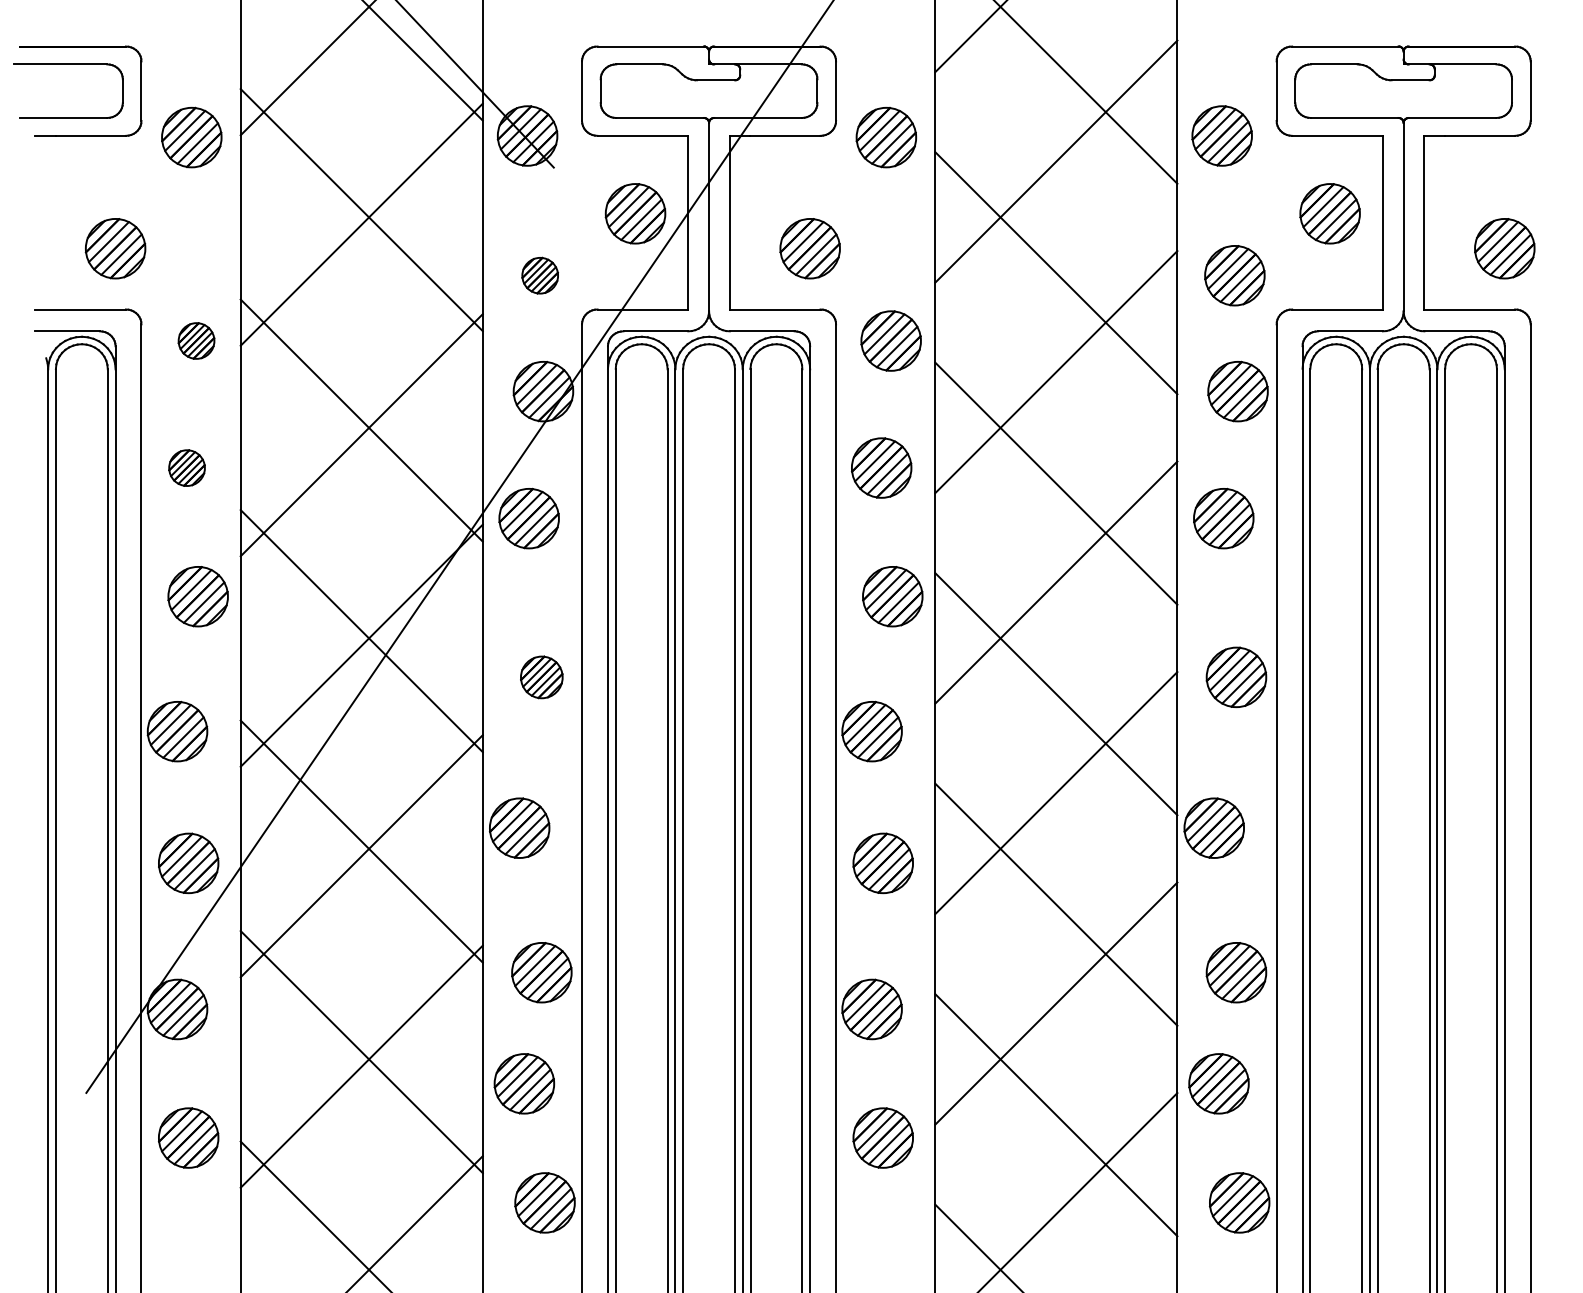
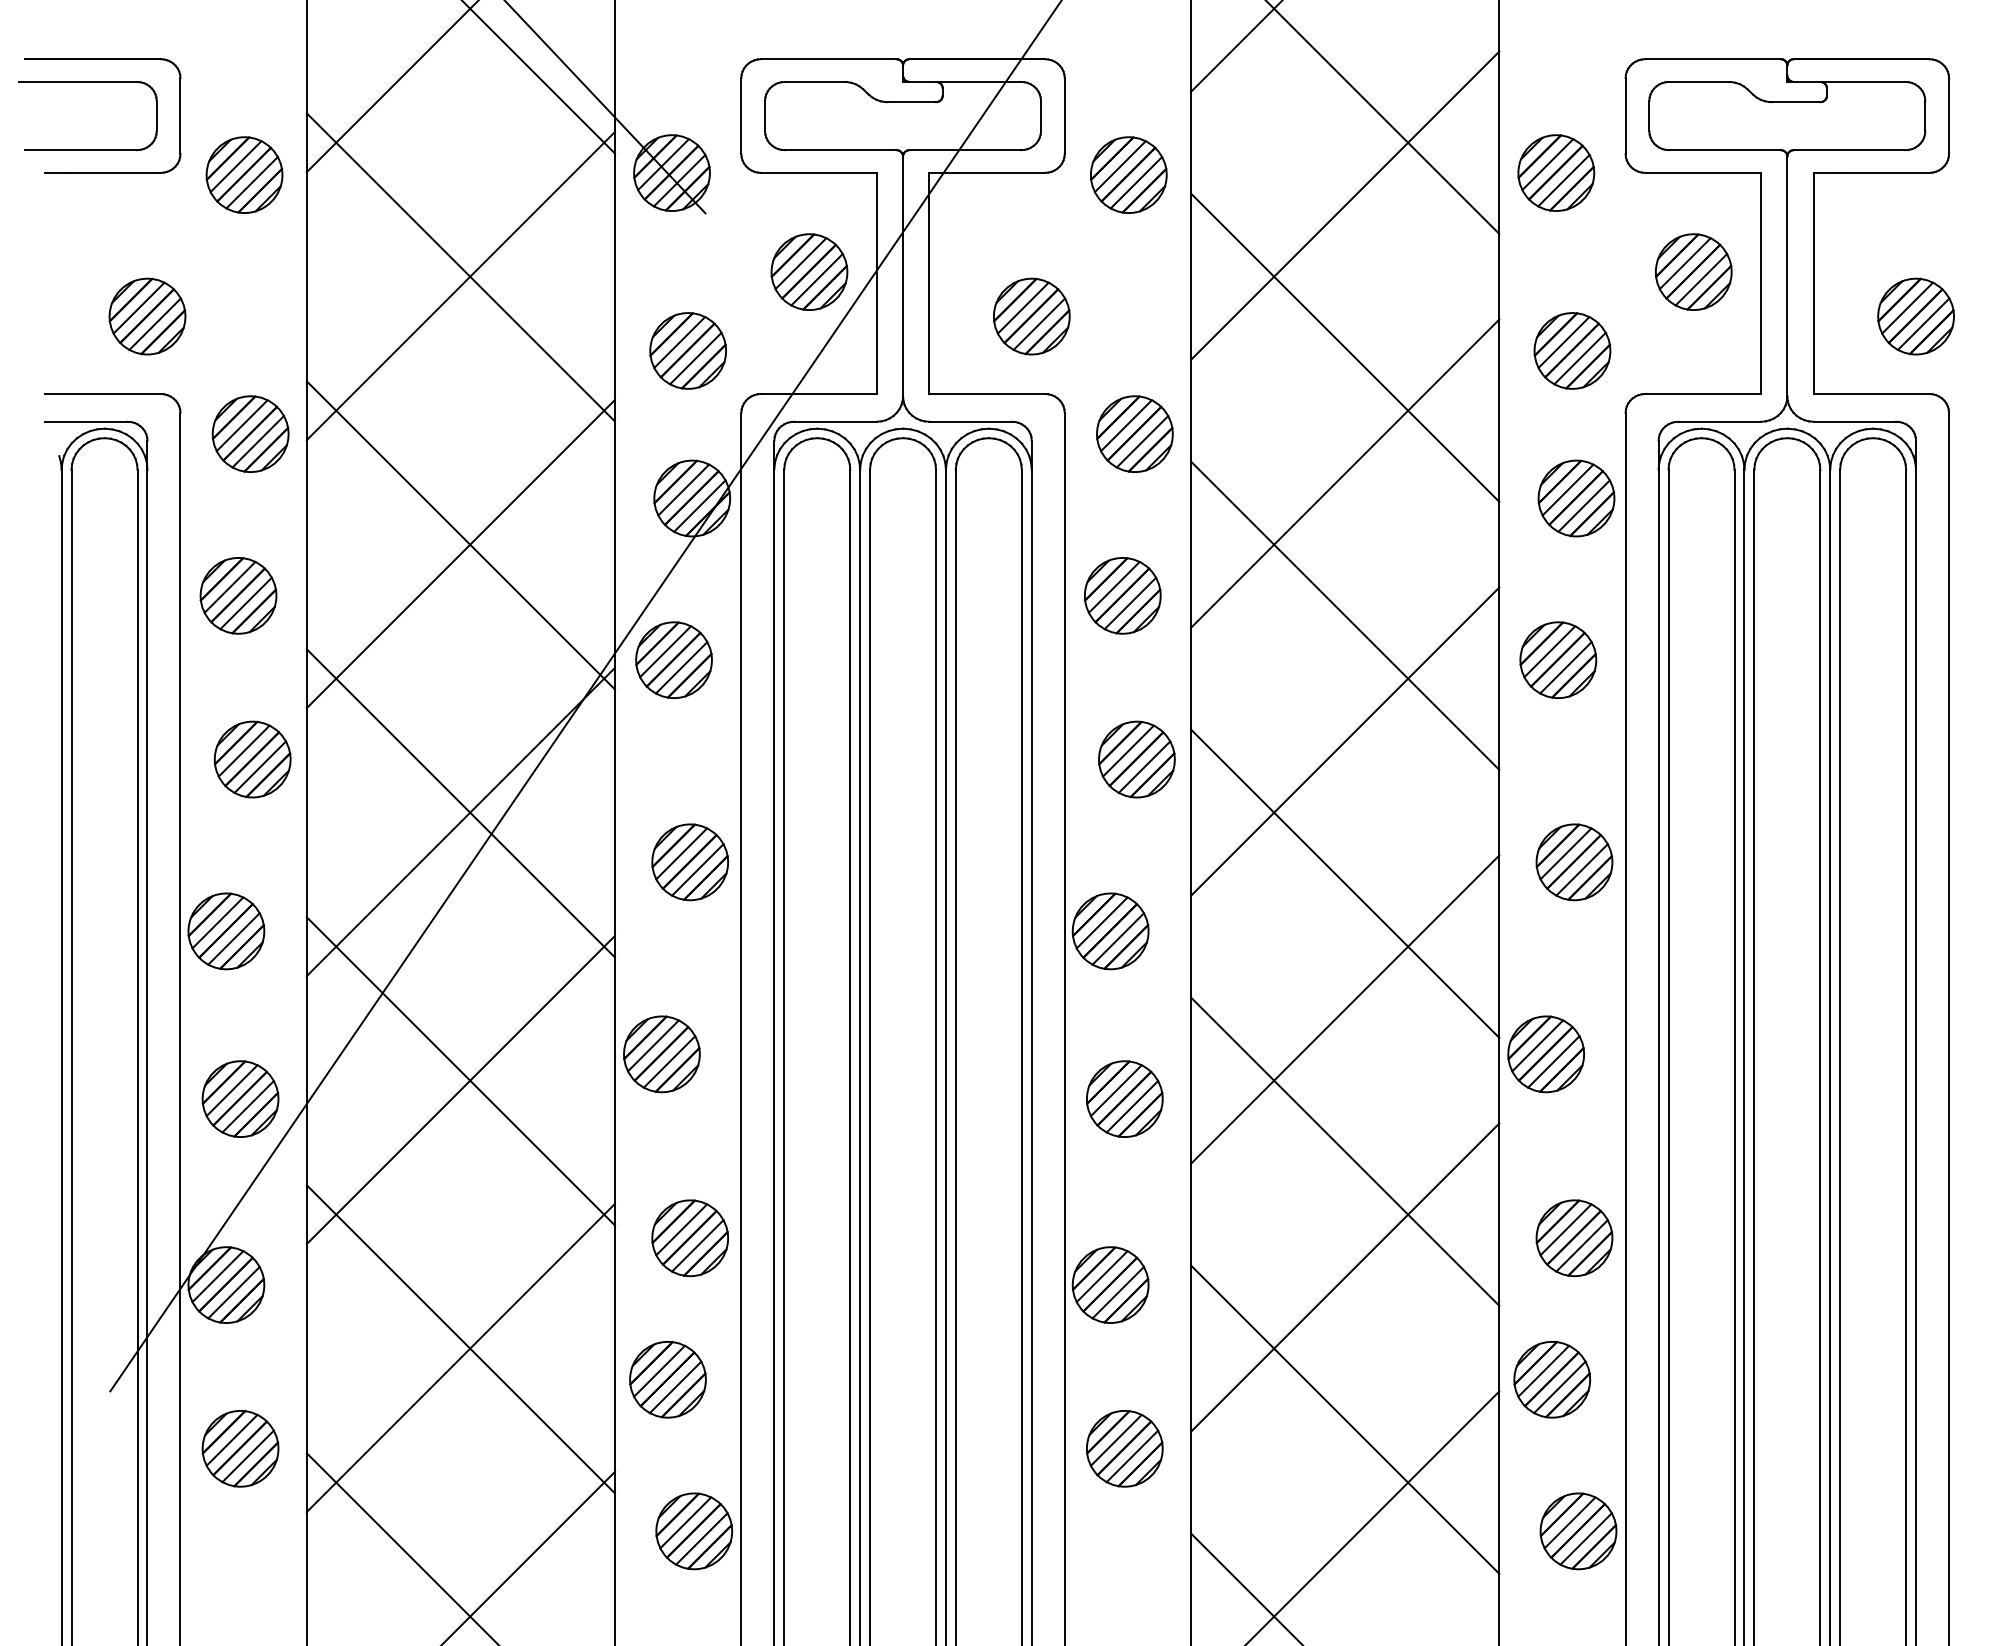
part: (539, 275) -> (687, 350), size x1.67
part: (196, 340) -> (250, 433), size x1.67
part: (187, 467) -> (238, 595), size x1.67
part: (541, 677) -> (689, 862), size x1.43

